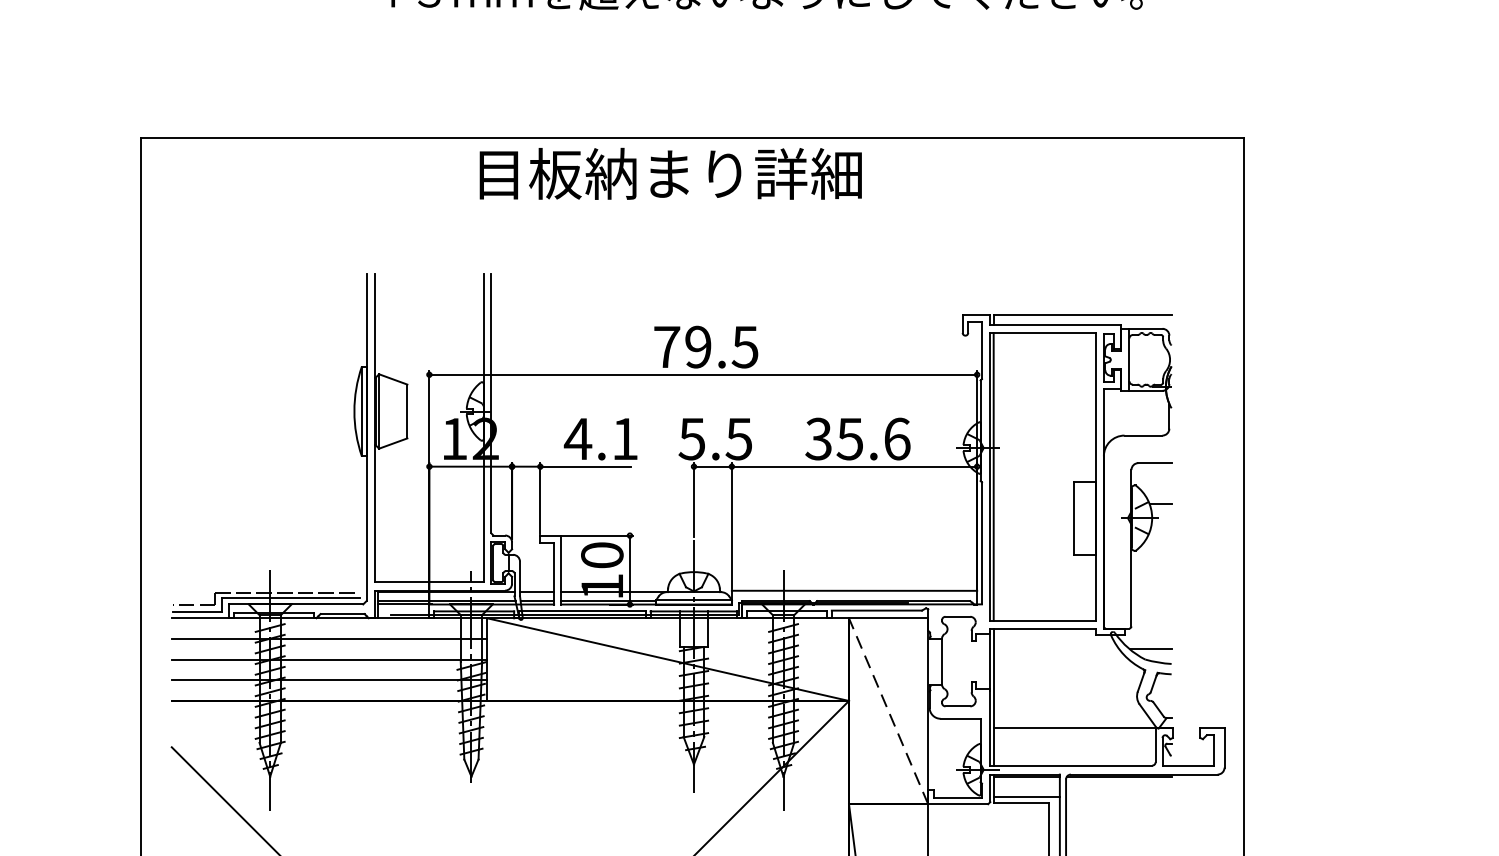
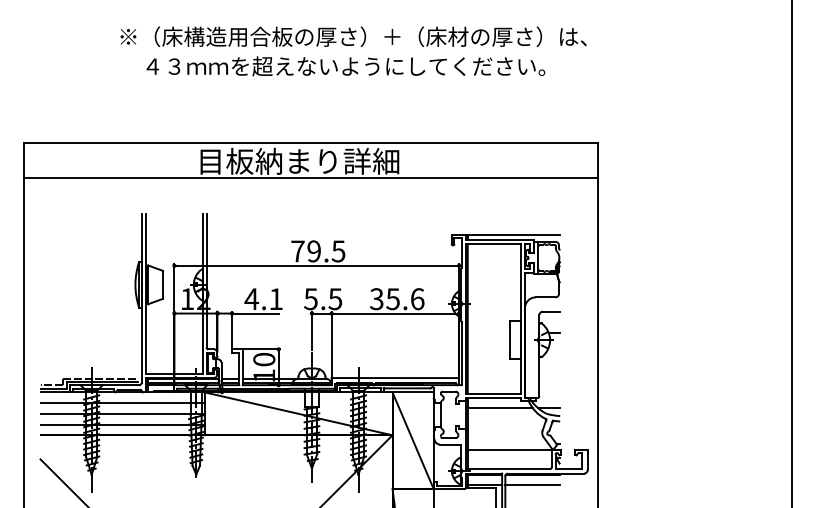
line: (691, 206) -> (310, 178), added
line: (1054, 649) -> (499, 408), added
line: (889, 710) -> (413, 440), dashed -> solid
line: (1118, 797) -> (532, 485), added

